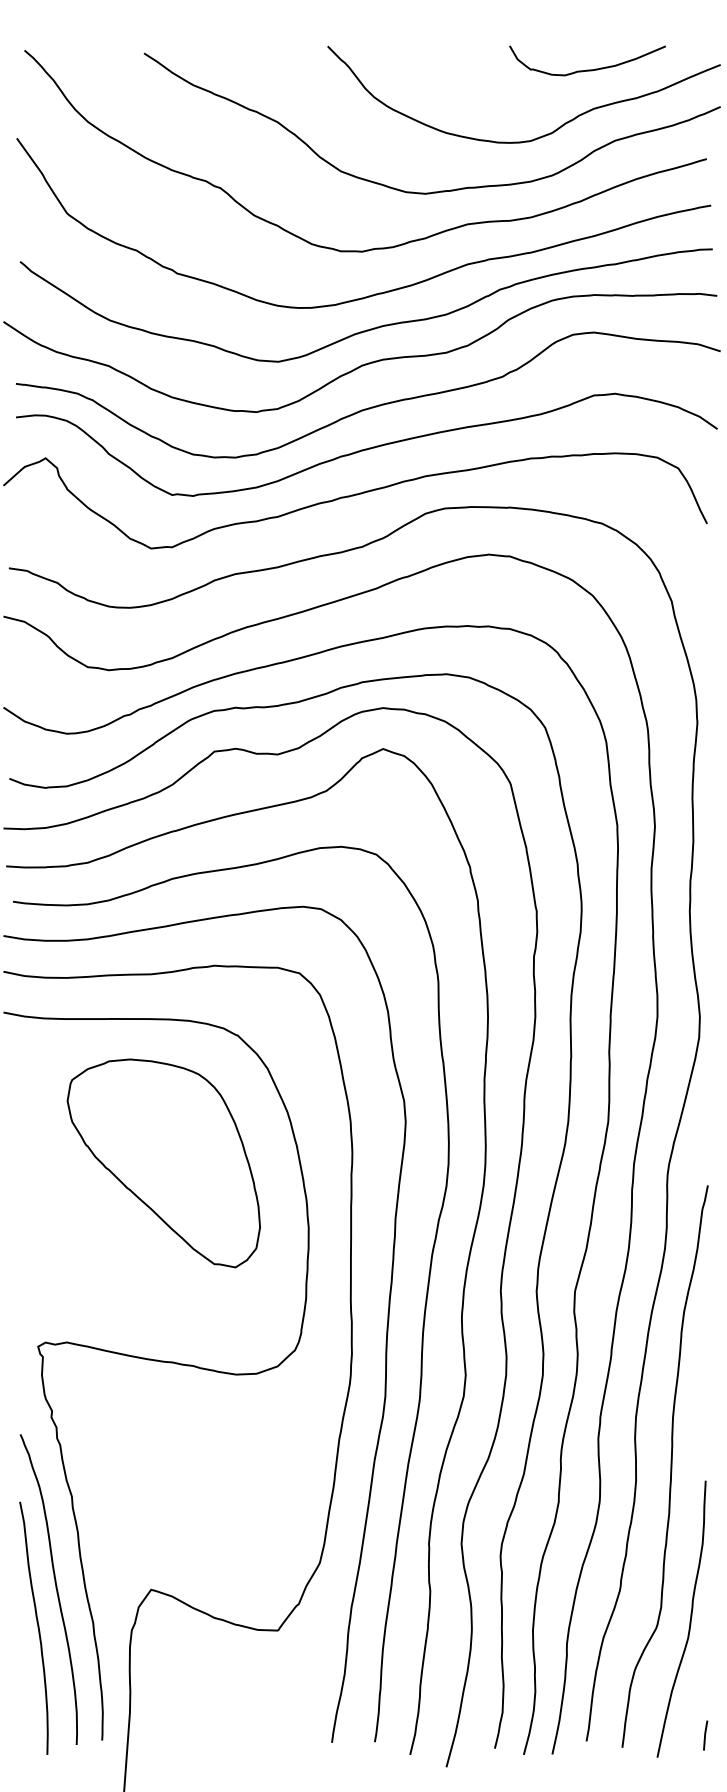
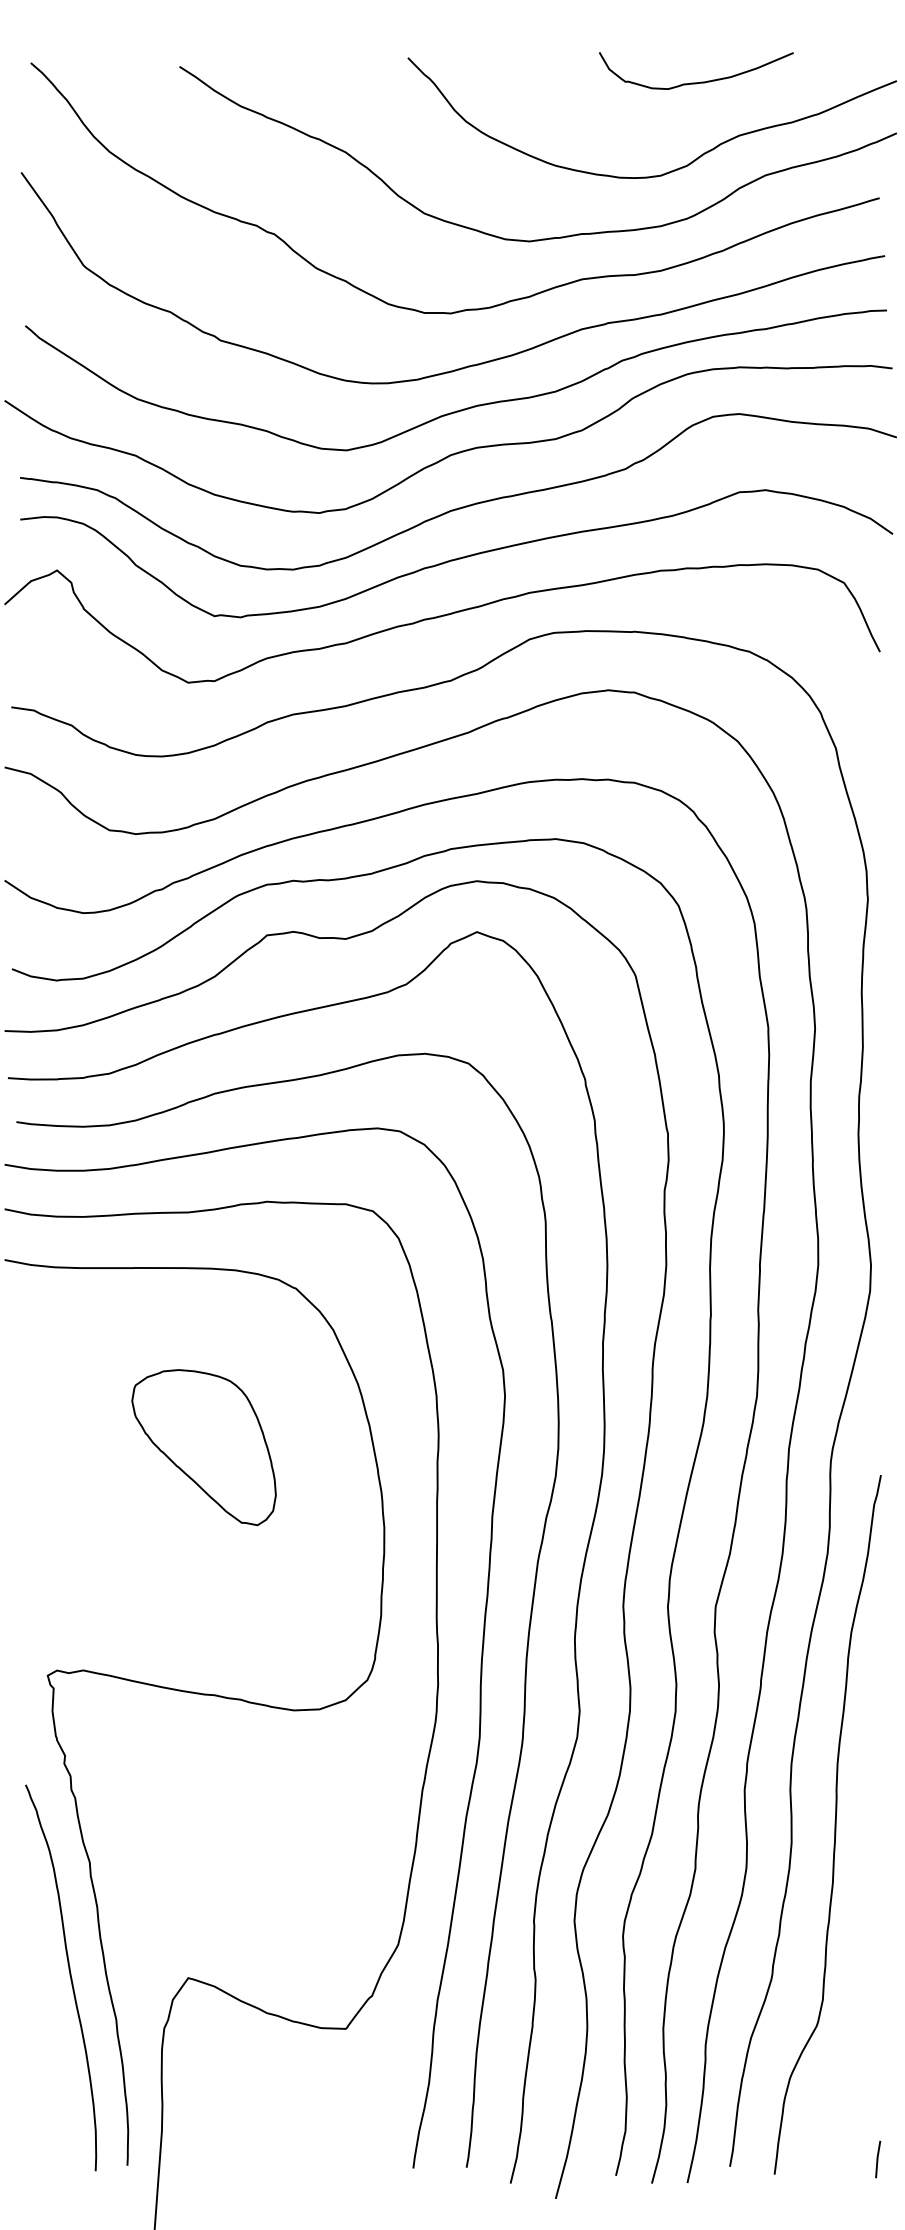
curve: (590, 69) -> (700, 81), moved
part: (163, 1163) -> (203, 1447), size x0.6
curve: (689, 1619) -> (858, 2015), removed
curve: (37, 1627) -> (47, 2025), removed

